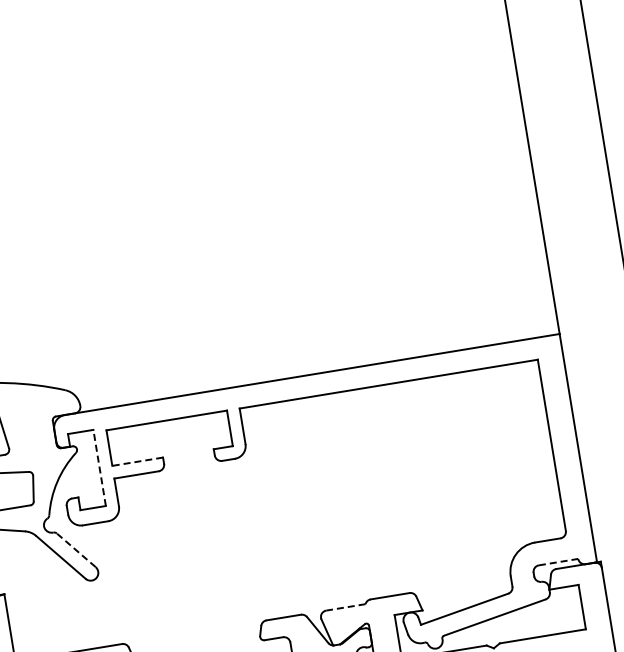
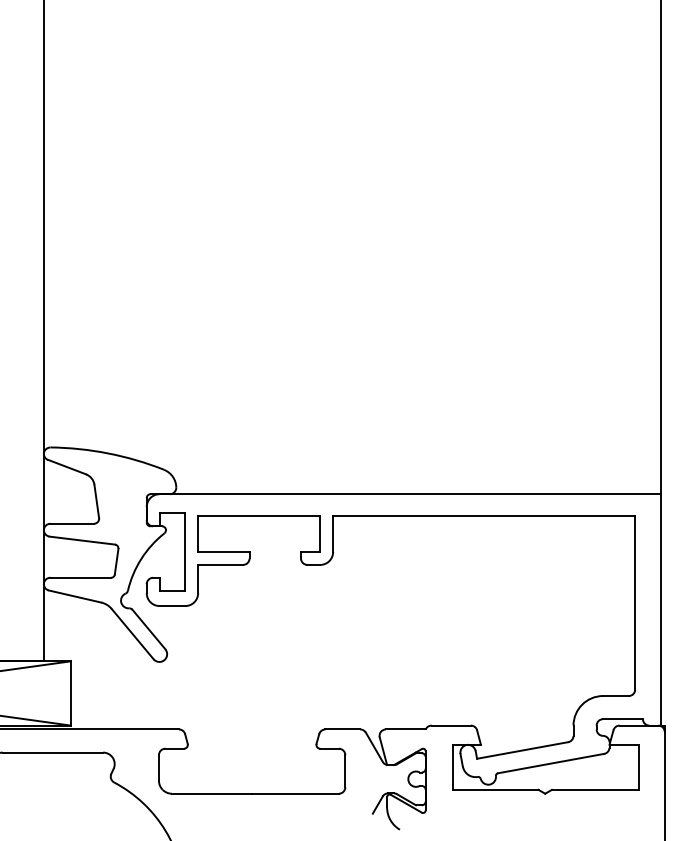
line: (137, 462) -> (223, 552), dashed -> solid
line: (99, 468) -> (185, 552), dashed -> solid
line: (75, 550) -> (148, 629), dashed -> solid
line: (559, 562) -> (623, 719), dashed -> solid
line: (345, 607) -> (405, 729), dashed -> solid

